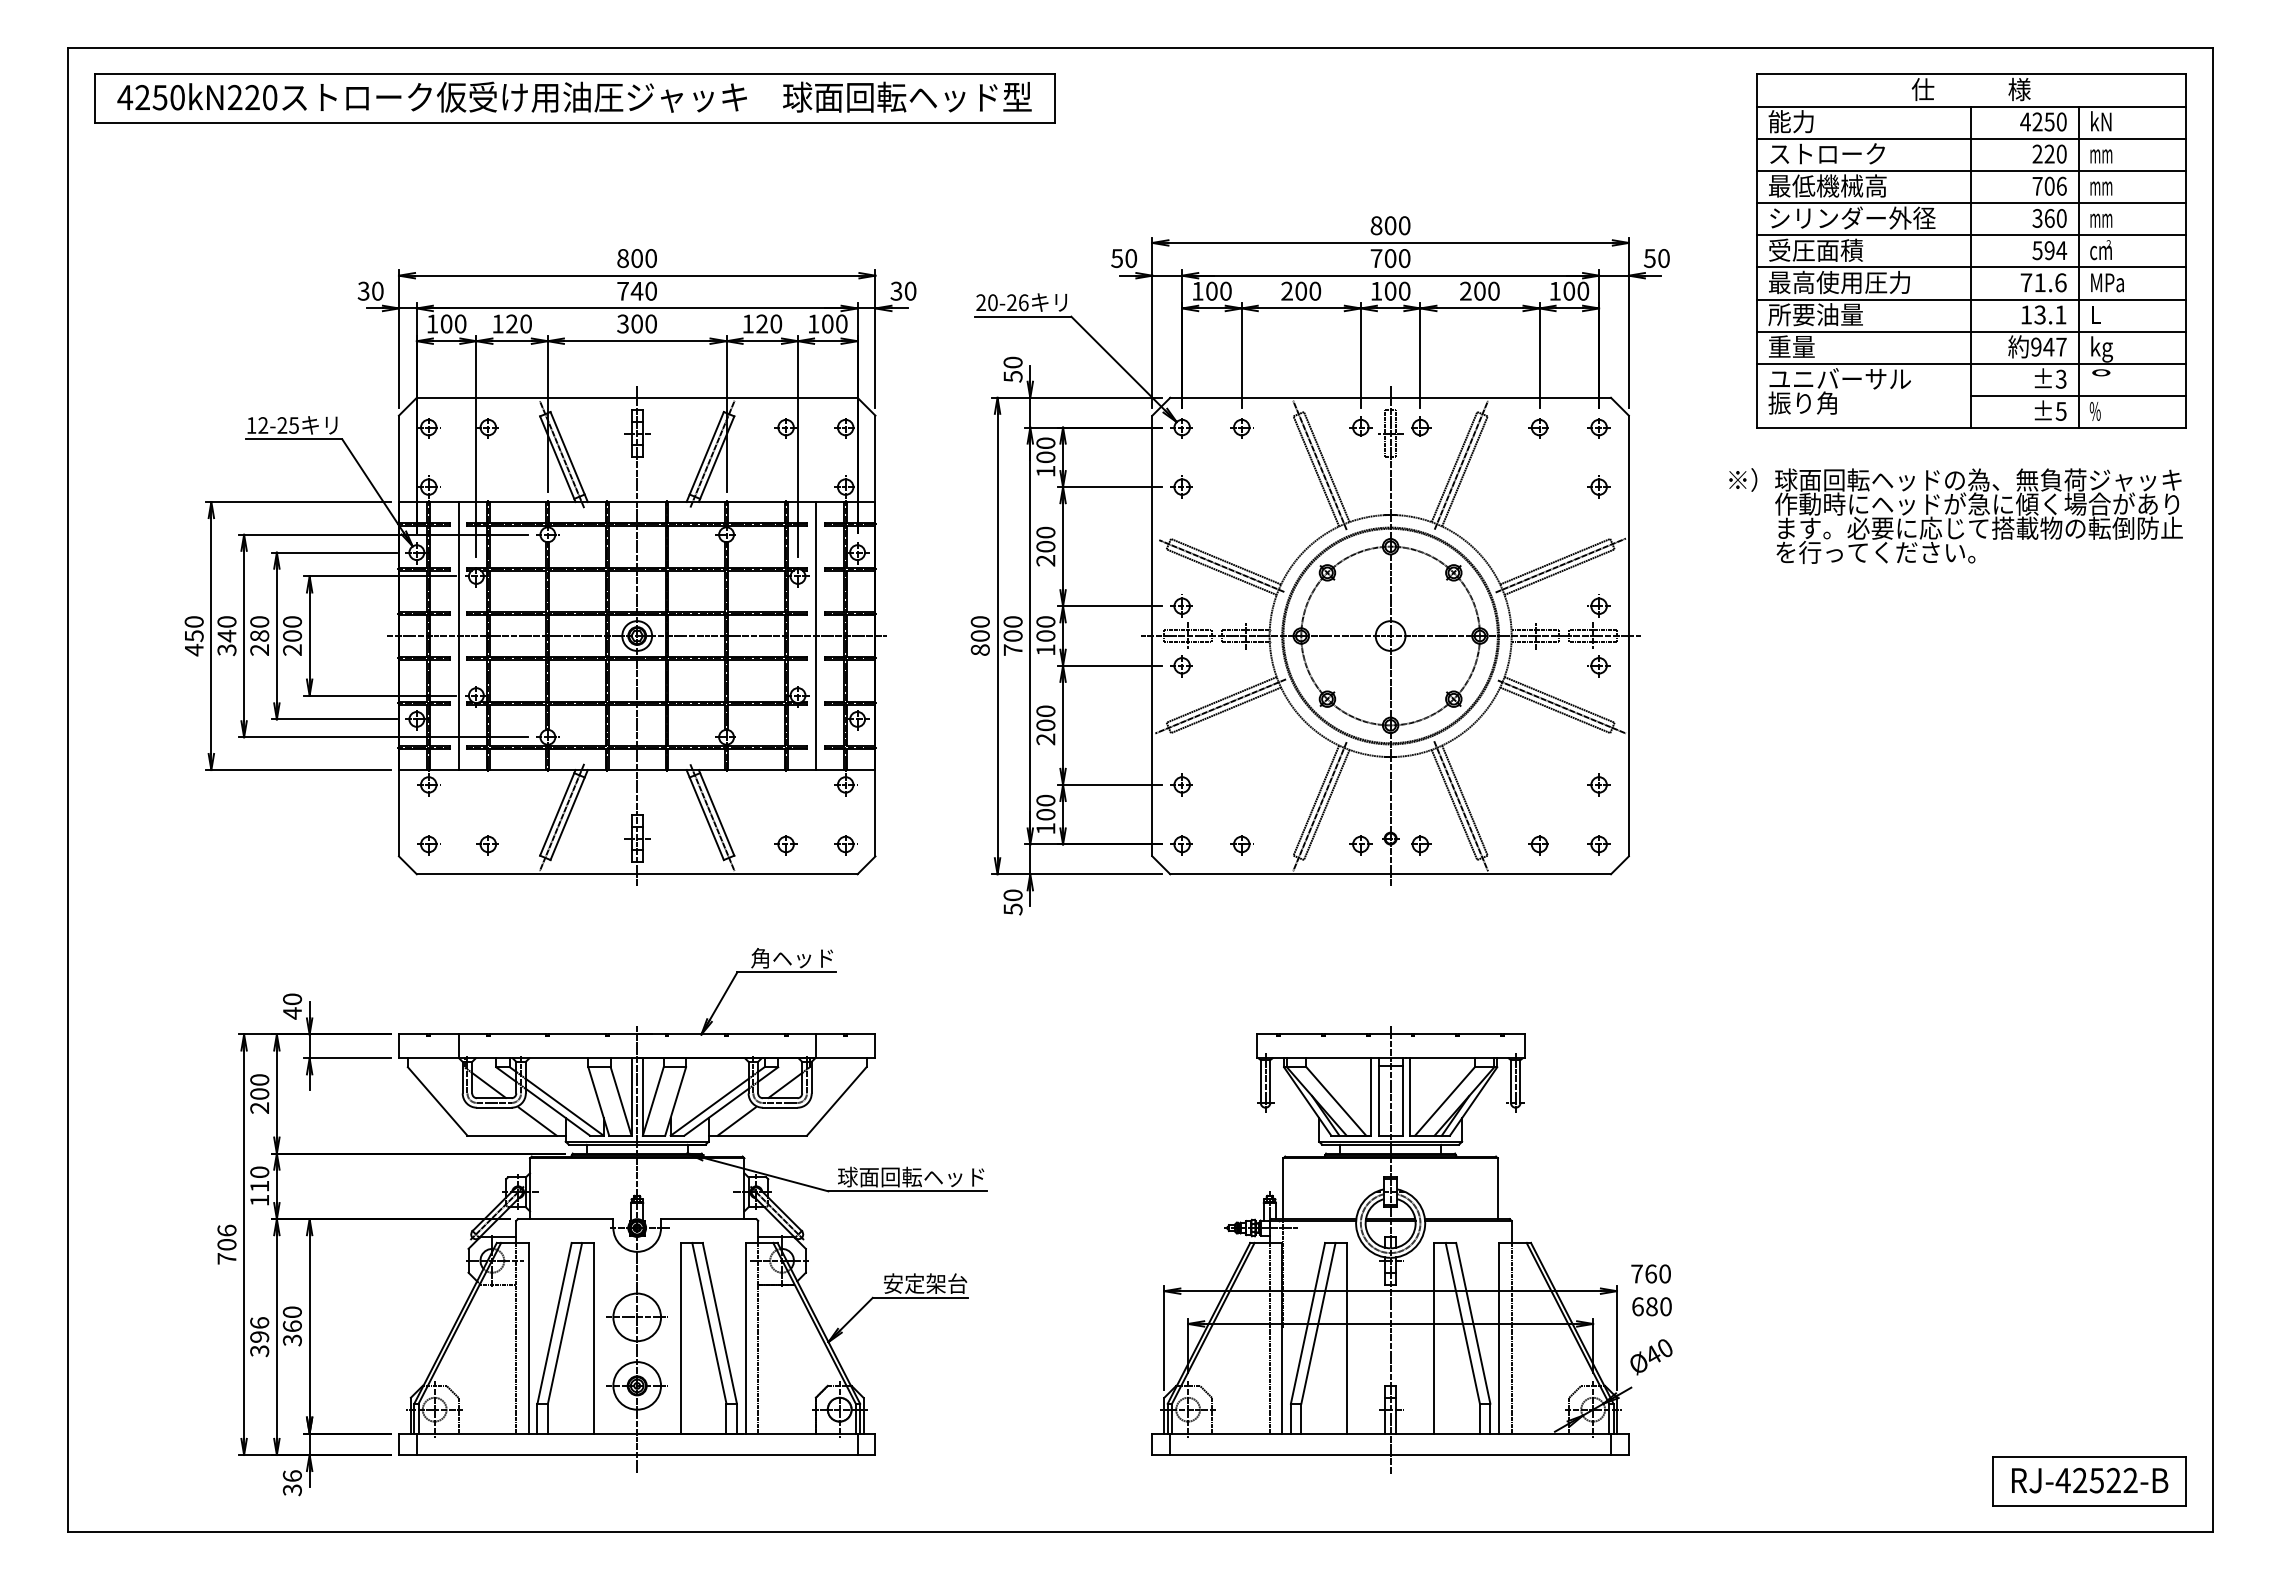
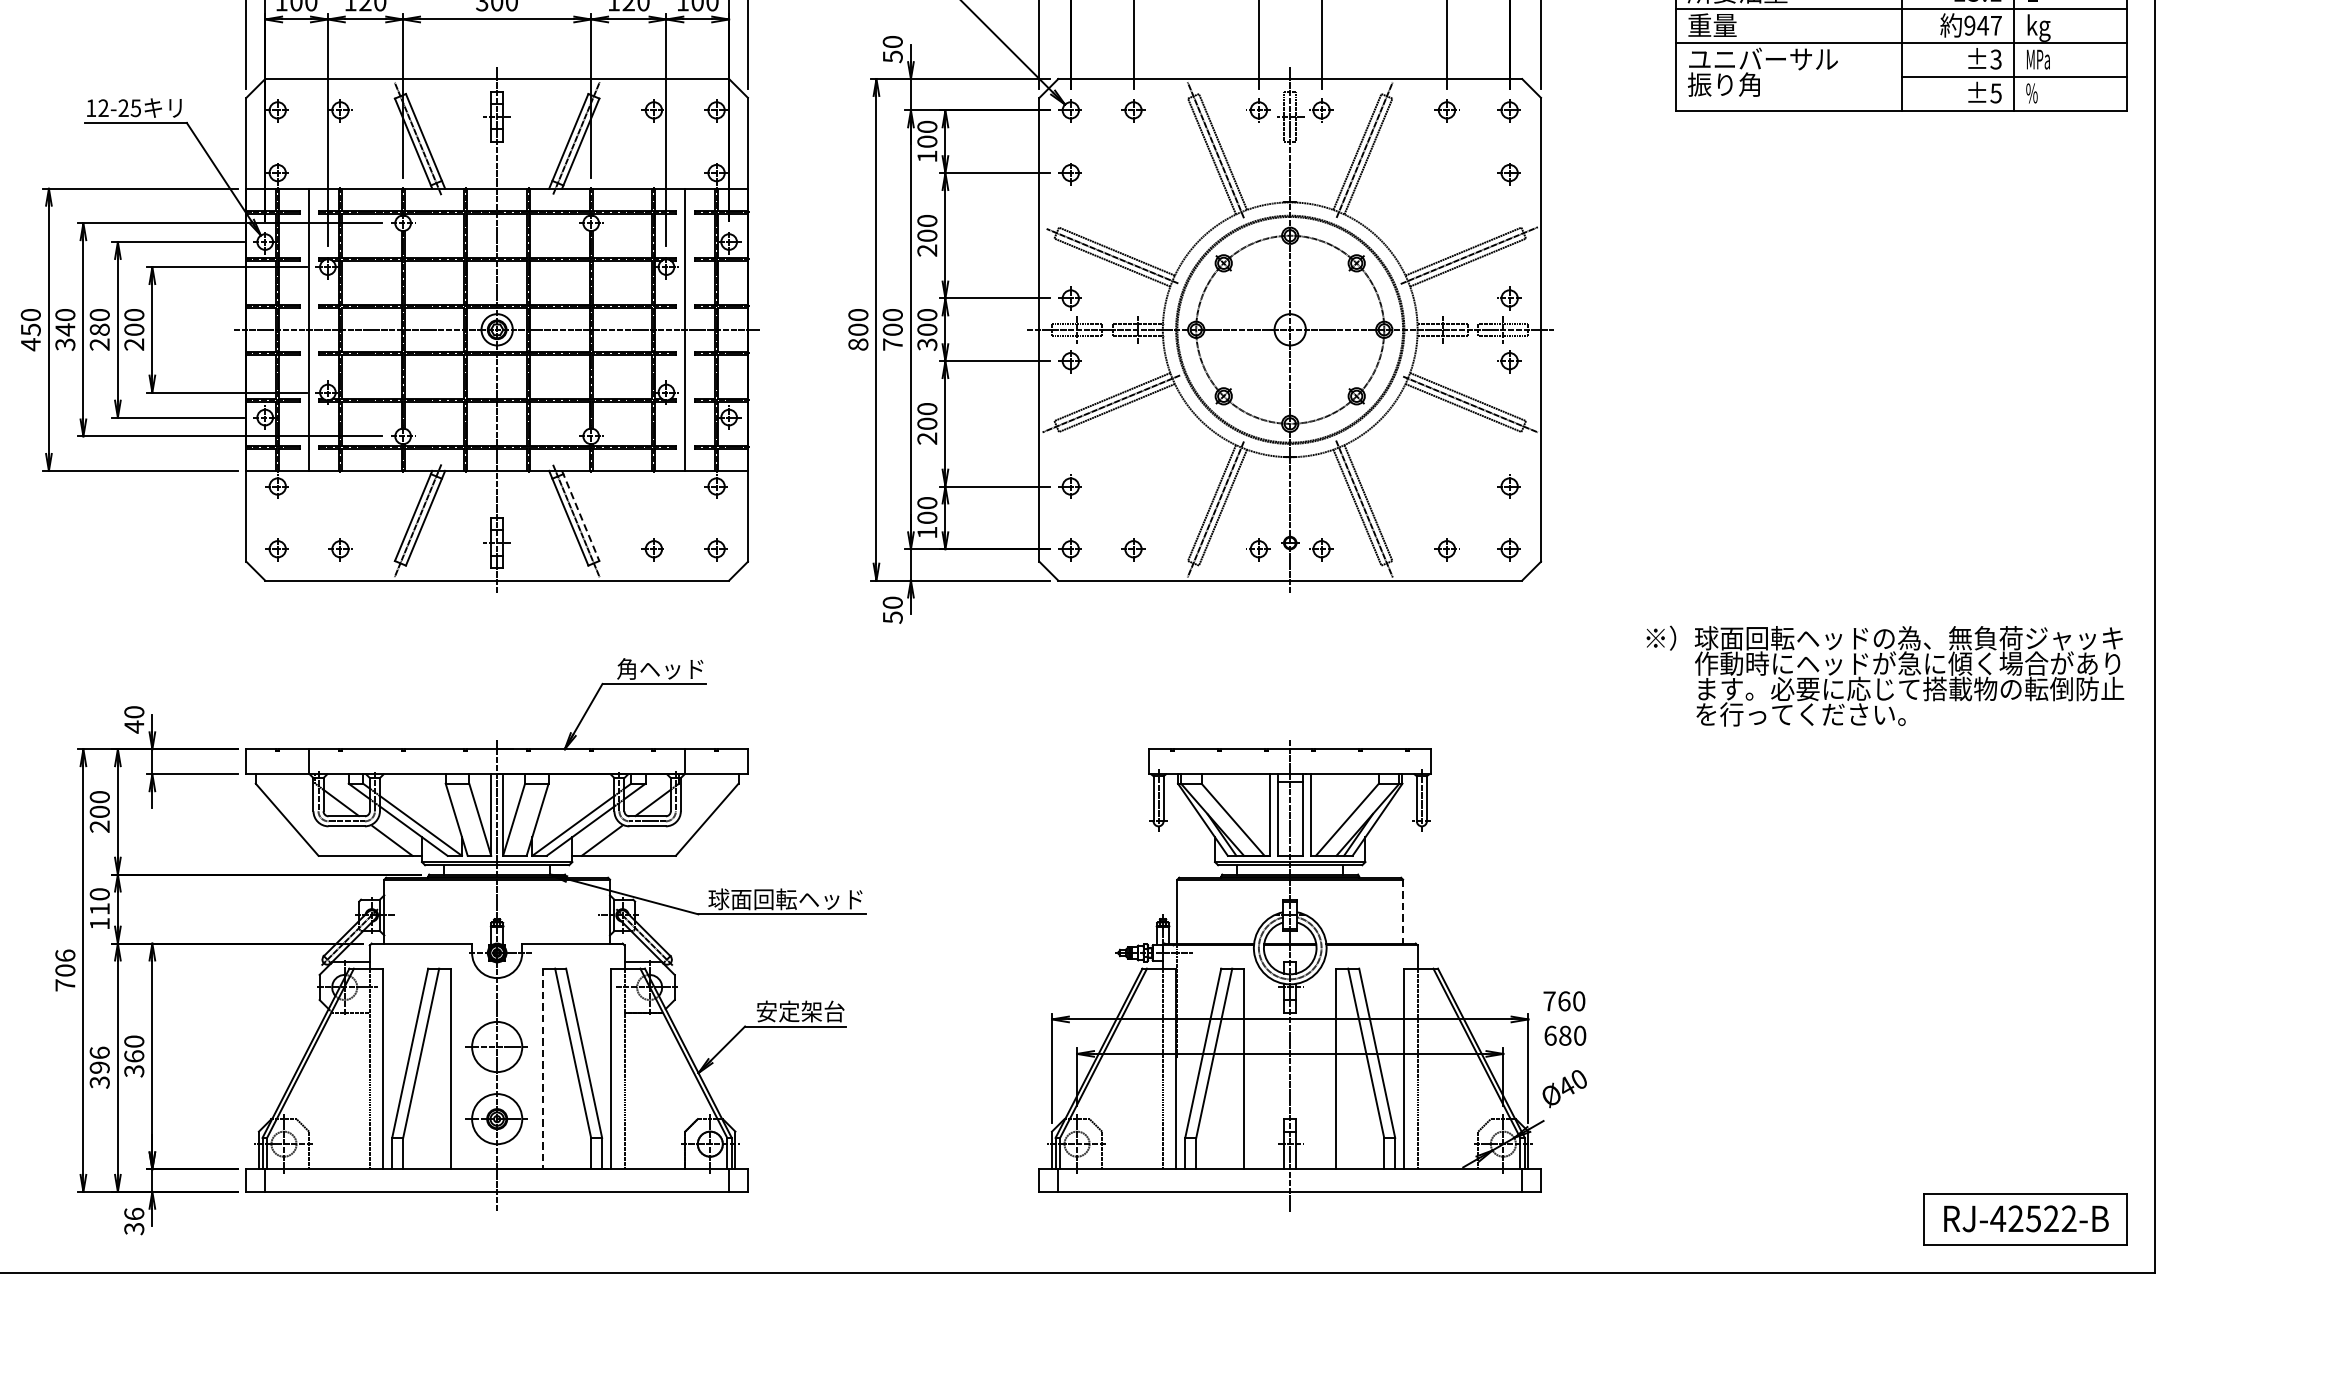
text: (2101, 378) -> (2038, 58), ° -> MPa
text: (1955, 515) -> (1884, 675), moved
text: (1045, 649) -> (926, 344), 100 -> 300
line: (716, 813) -> (580, 516), solid -> dashed
line: (1497, 1189) -> (1402, 912), solid -> dashed
line: (680, 1338) -> (542, 1069), solid -> dashed

